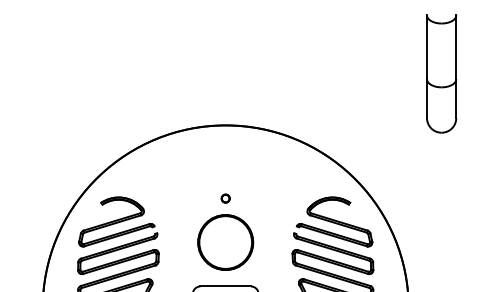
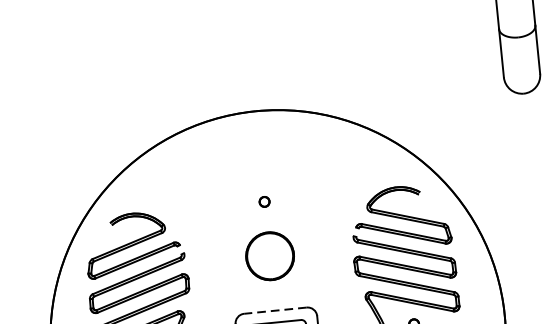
part: (225, 242) -> (269, 256), size x0.7
line: (225, 286) -> (275, 310), solid -> dashed

